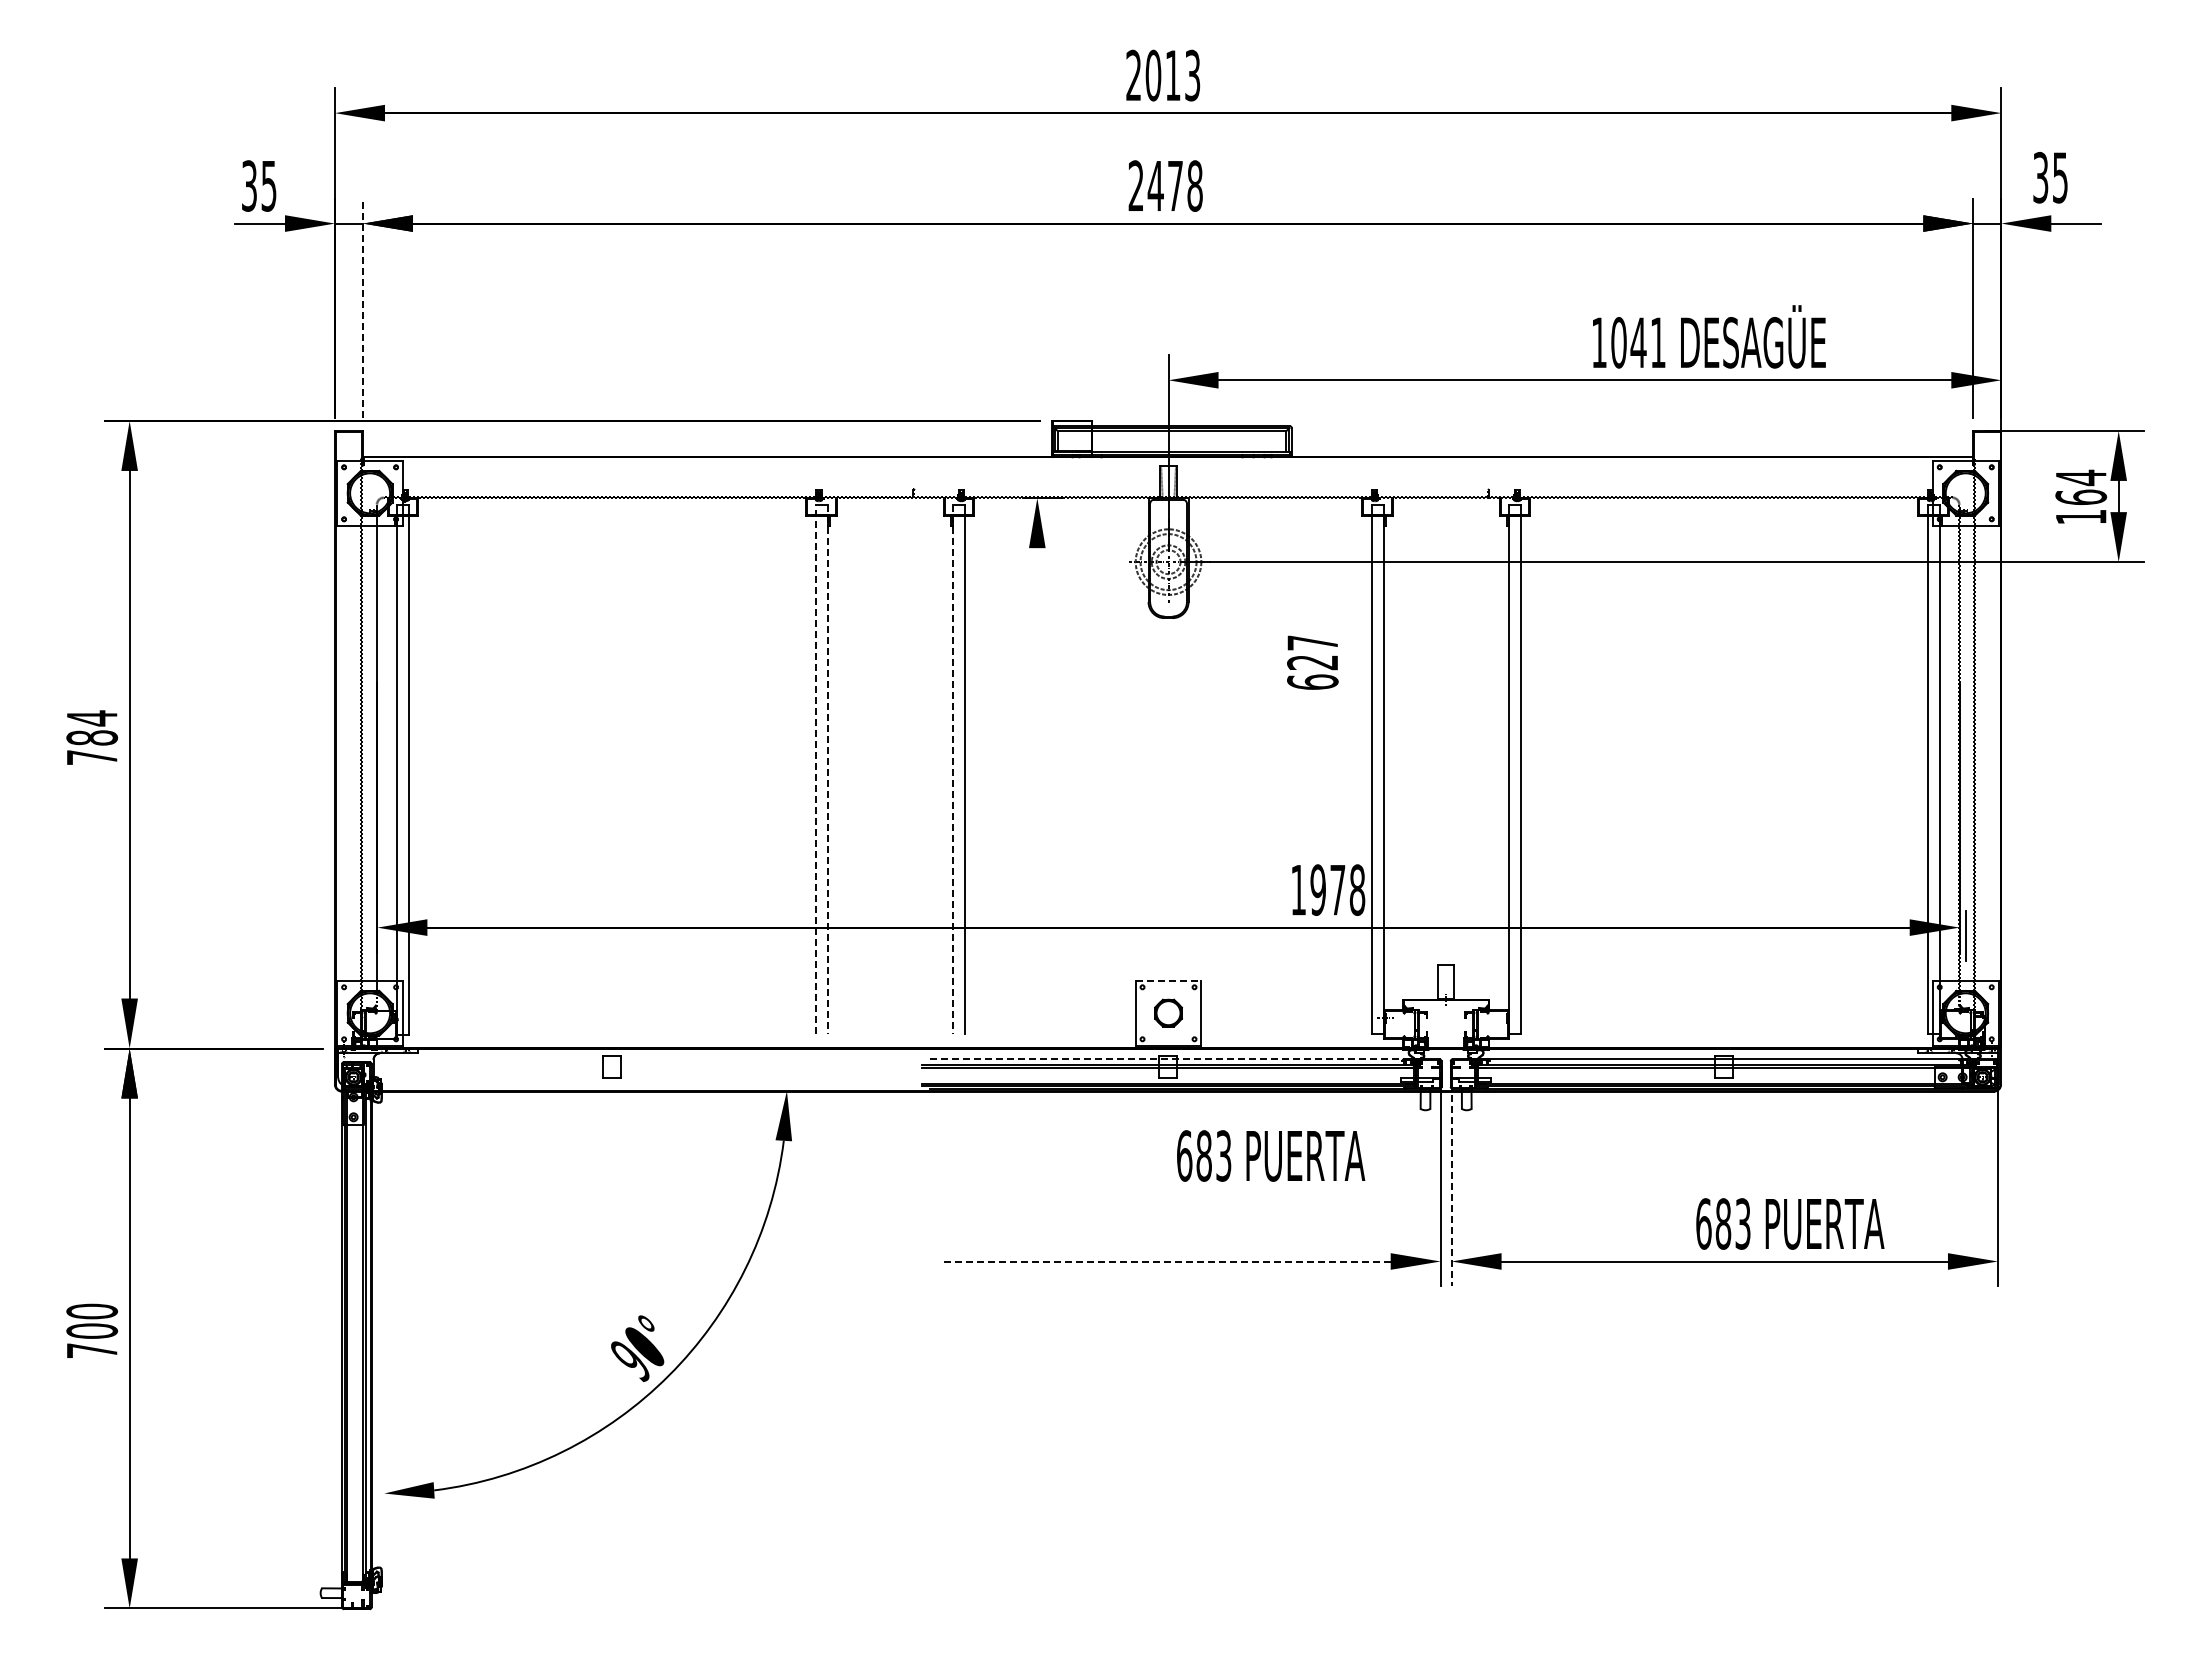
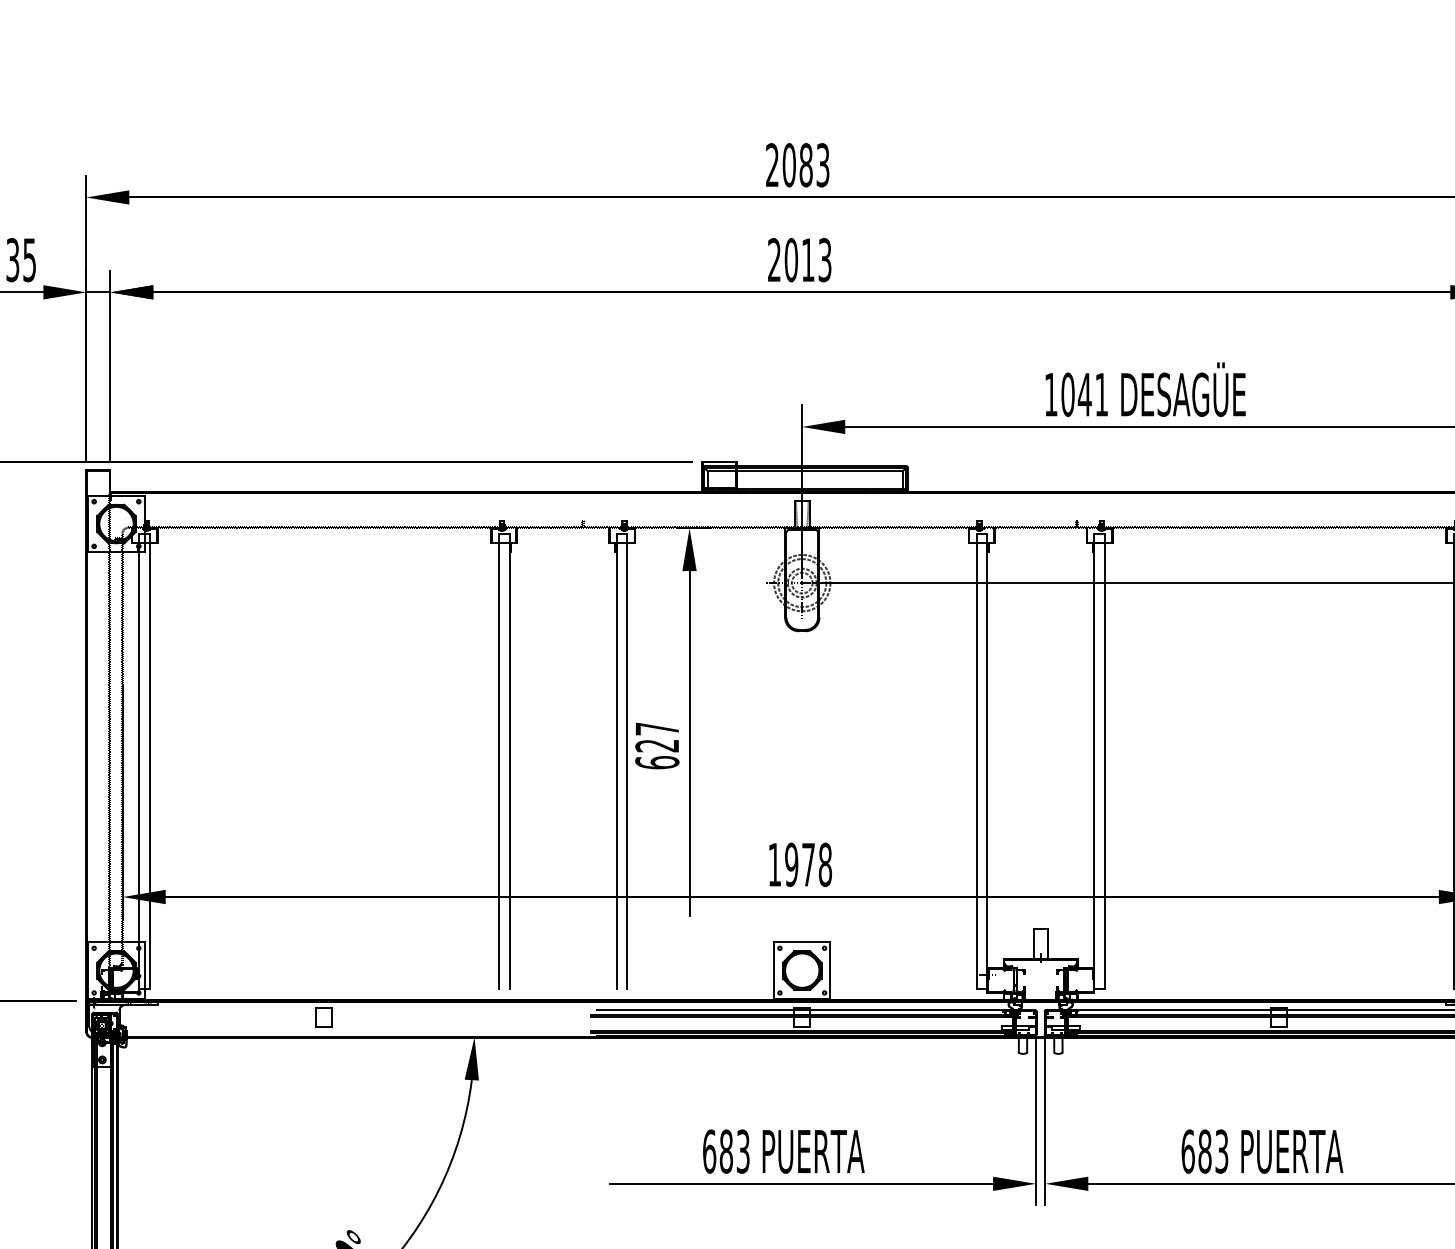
text: (1172, 75) -> (805, 165), 2013 -> 2083
text: (1174, 185) -> (807, 259), 2478 -> 2013
line: (363, 308) -> (110, 365), dashed -> solid
text: (1709, 336) -> (1145, 389), moved
text: (1312, 662) -> (657, 745), moved
line: (1037, 748) -> (689, 743), added
line: (815, 769) -> (499, 761), dashed -> solid
line: (827, 769) -> (509, 761), dashed -> solid
line: (952, 769) -> (616, 761), dashed -> solid
text: (1328, 889) -> (800, 864), moved
line: (1168, 980) -> (802, 942), dashed -> solid
part: (1168, 1012) -> (802, 969), size x1.67
line: (1168, 1059) -> (802, 1010), dashed -> solid
text: (1271, 1155) -> (784, 1151), moved
line: (1451, 1179) -> (1045, 1113), dashed -> solid
text: (1790, 1223) -> (1262, 1151), moved
line: (1168, 1261) -> (802, 1183), dashed -> solid

